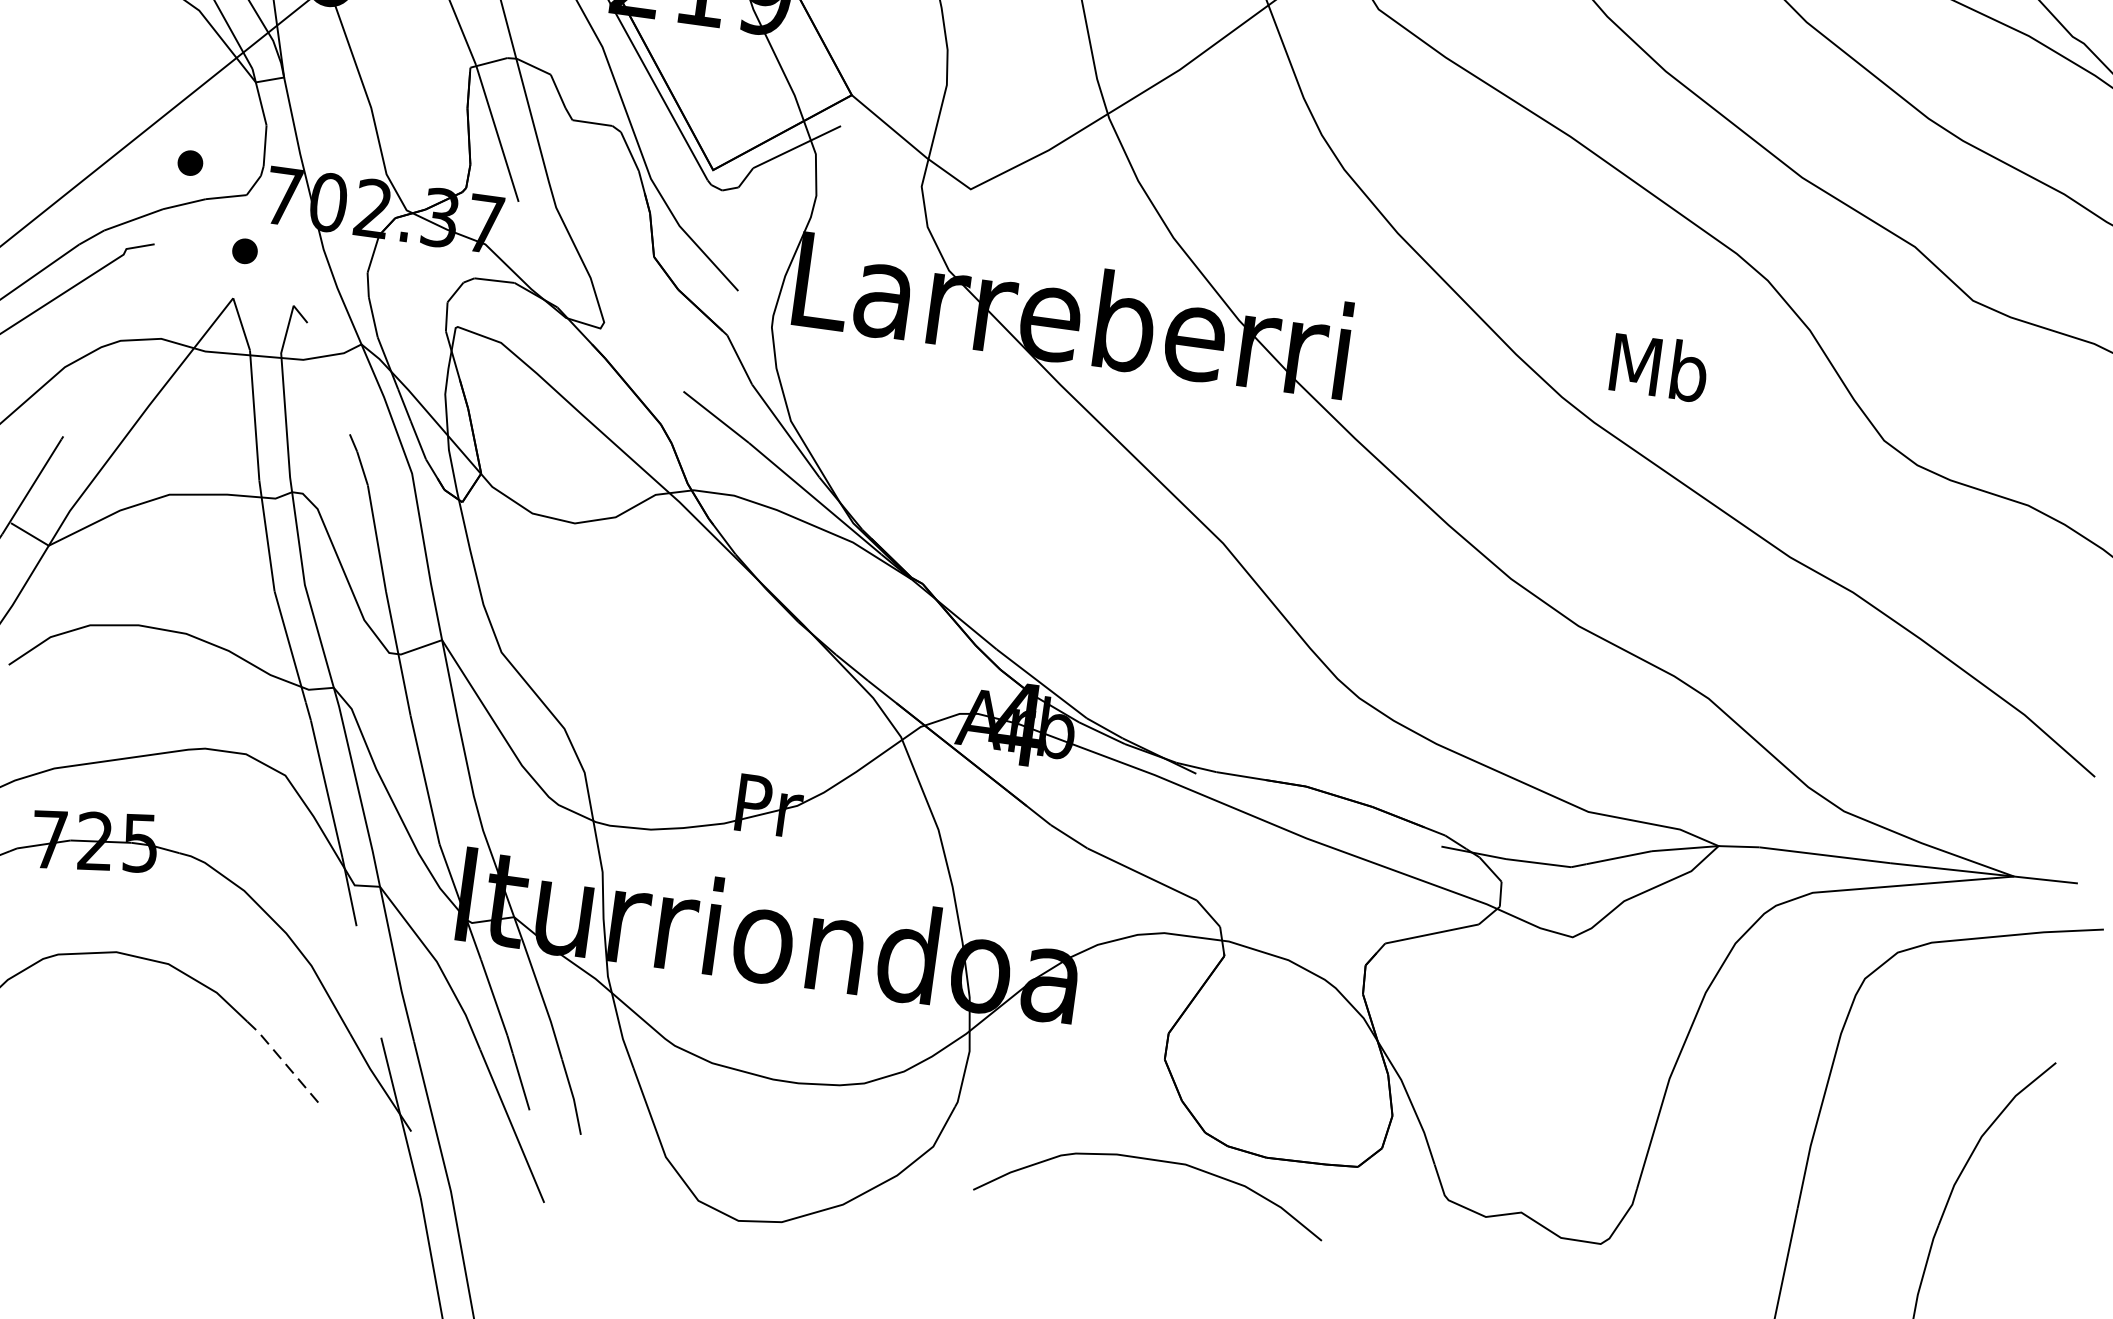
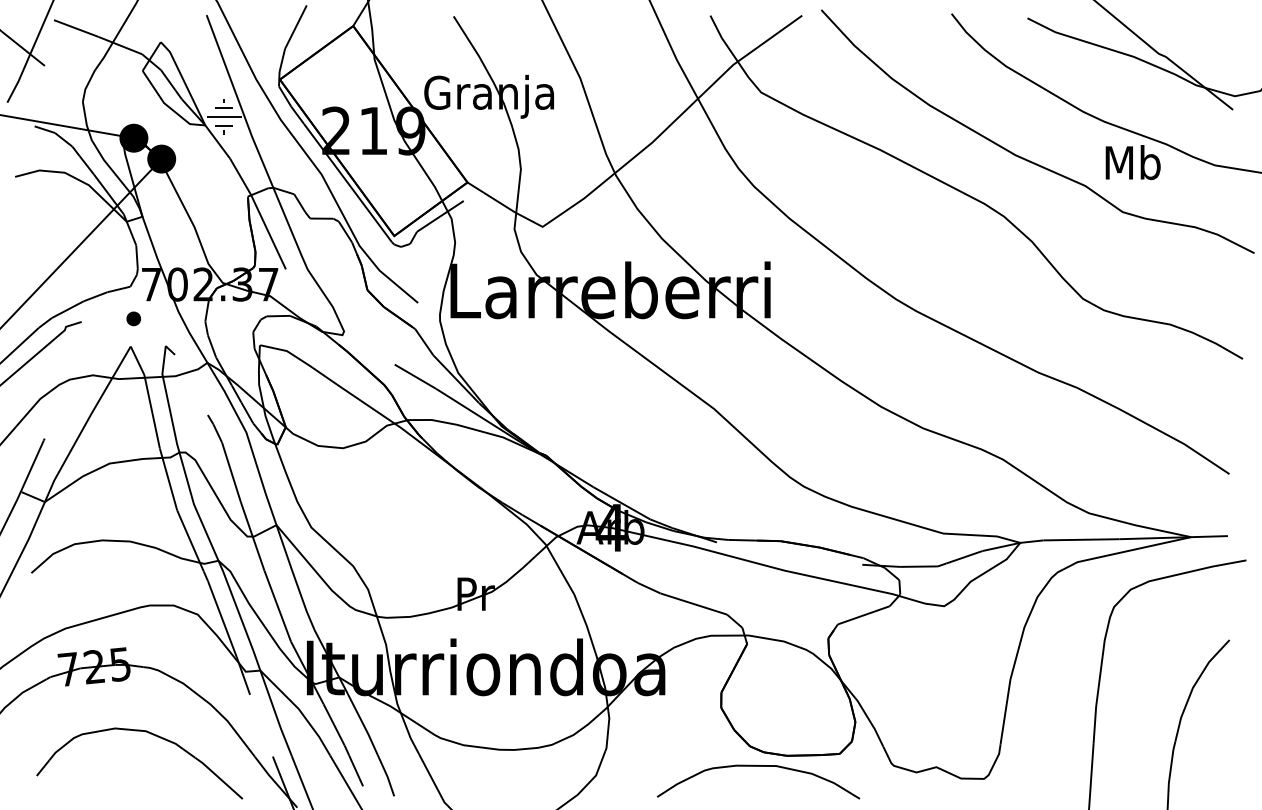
part: (190, 162) -> (95, 272), removed
text: (1658, 367) -> (1132, 162), moved
line: (282, 1060) -> (218, 777), dashed -> solid
curve: (1154, 1161) -> (758, 766), moved

